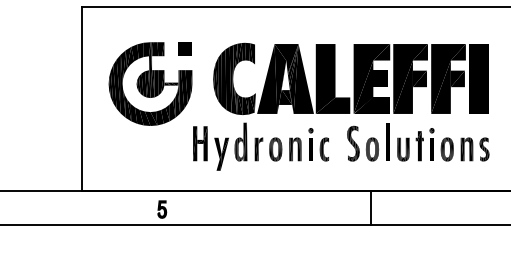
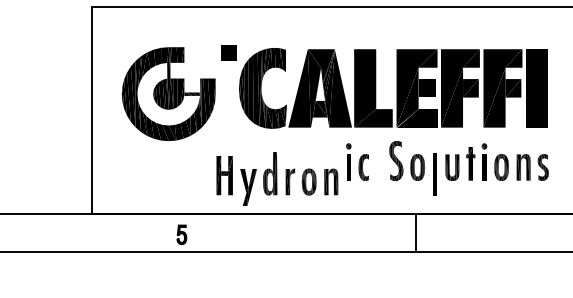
part: (184, 48) -> (228, 51), moved
line: (387, 141) -> (434, 174), moved
part: (247, 146) -> (277, 178), moved

